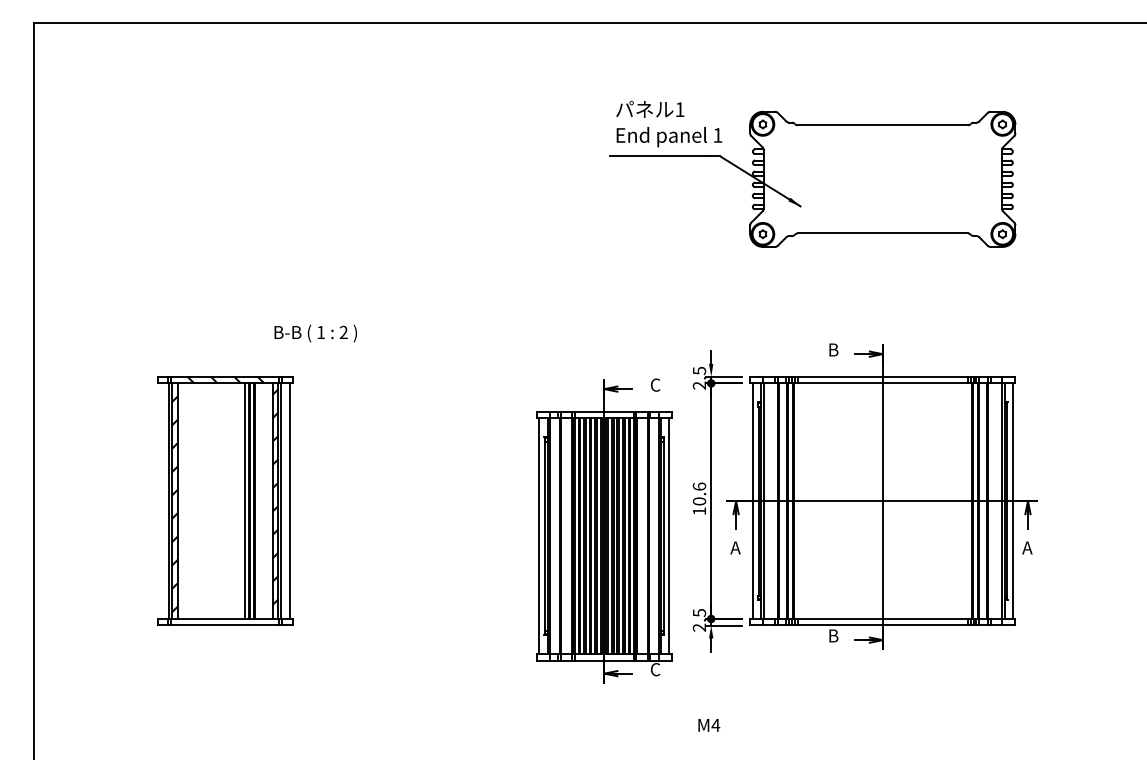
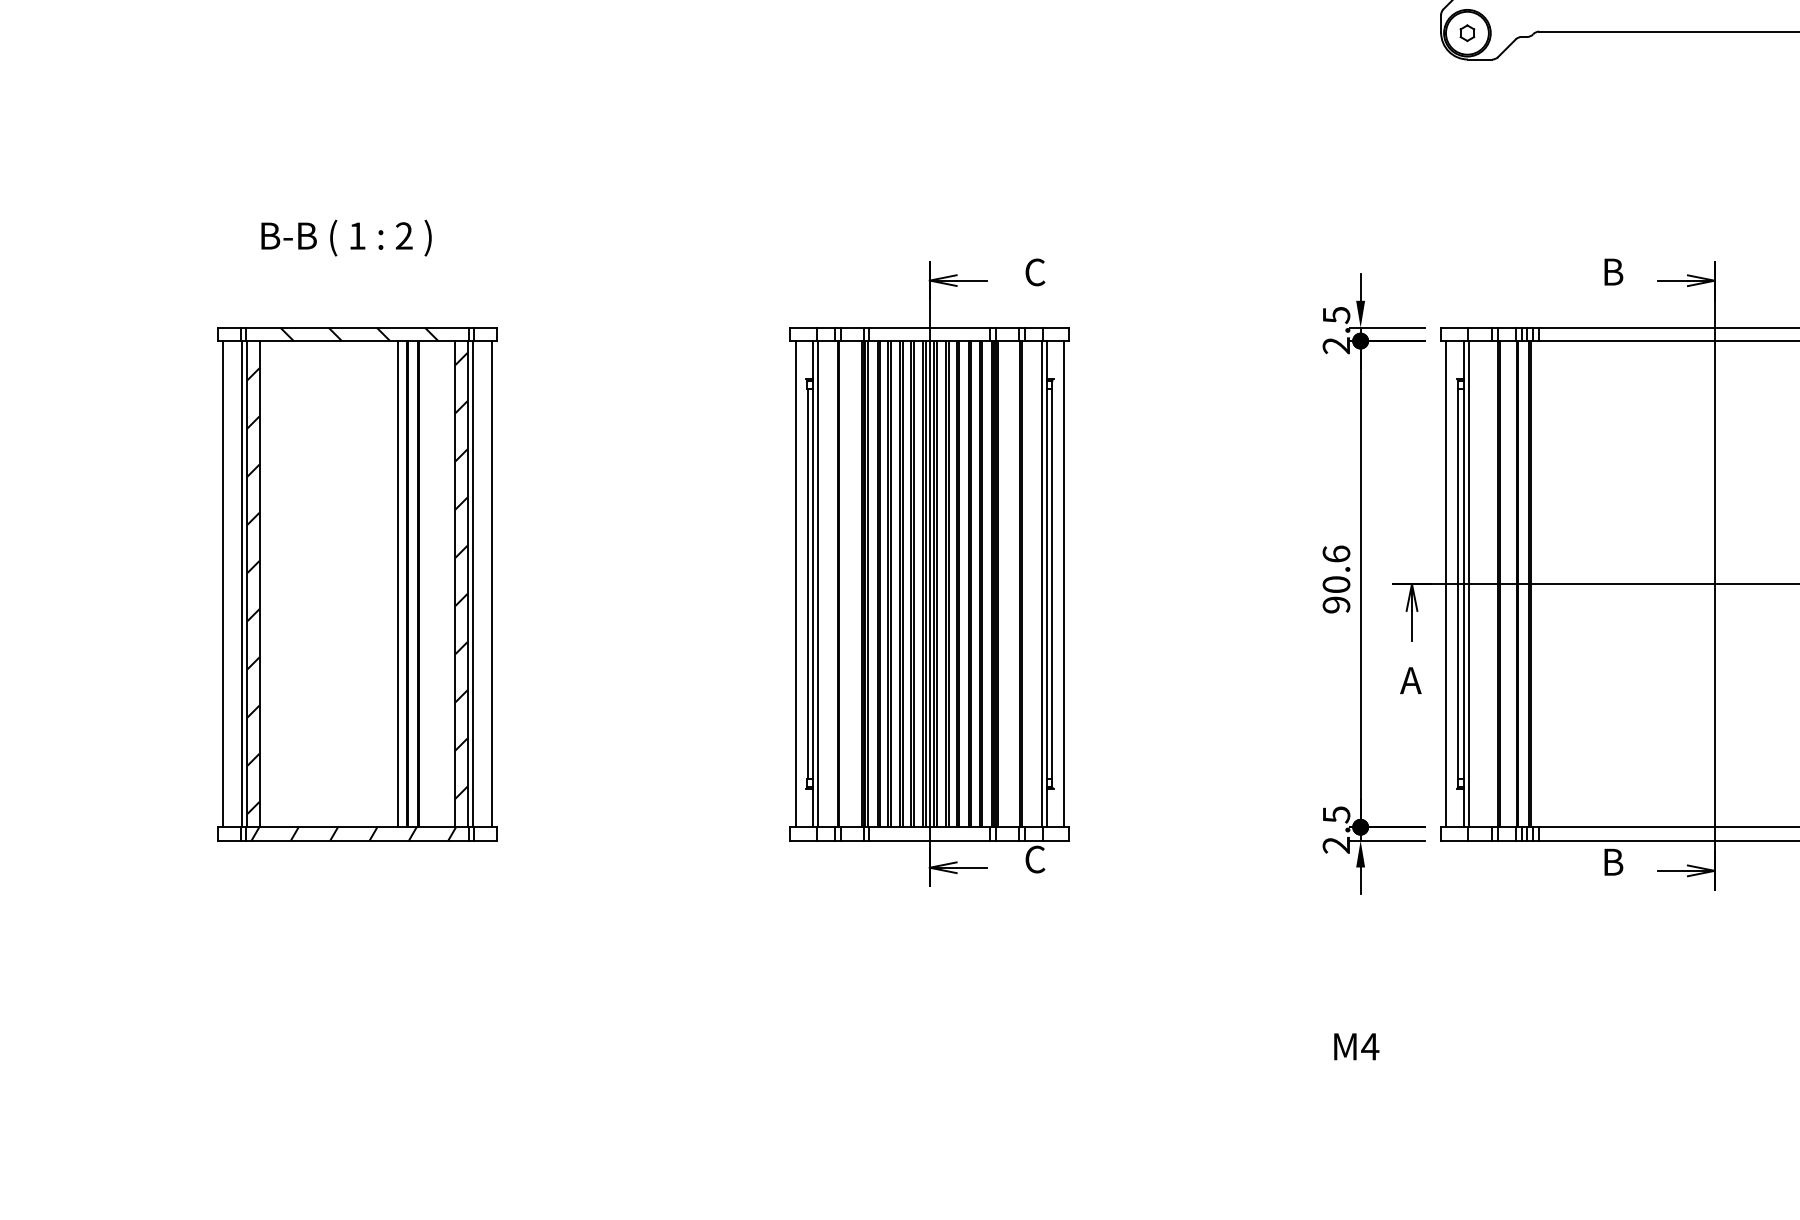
text: (315, 333) -> (345, 238), moved
line: (160, 501) -> (224, 584), added
text: (699, 511) -> (1336, 605), 10.6 -> 90.6
part: (604, 530) -> (929, 572), moved
hatch: (222, 622) -> (352, 834), added

